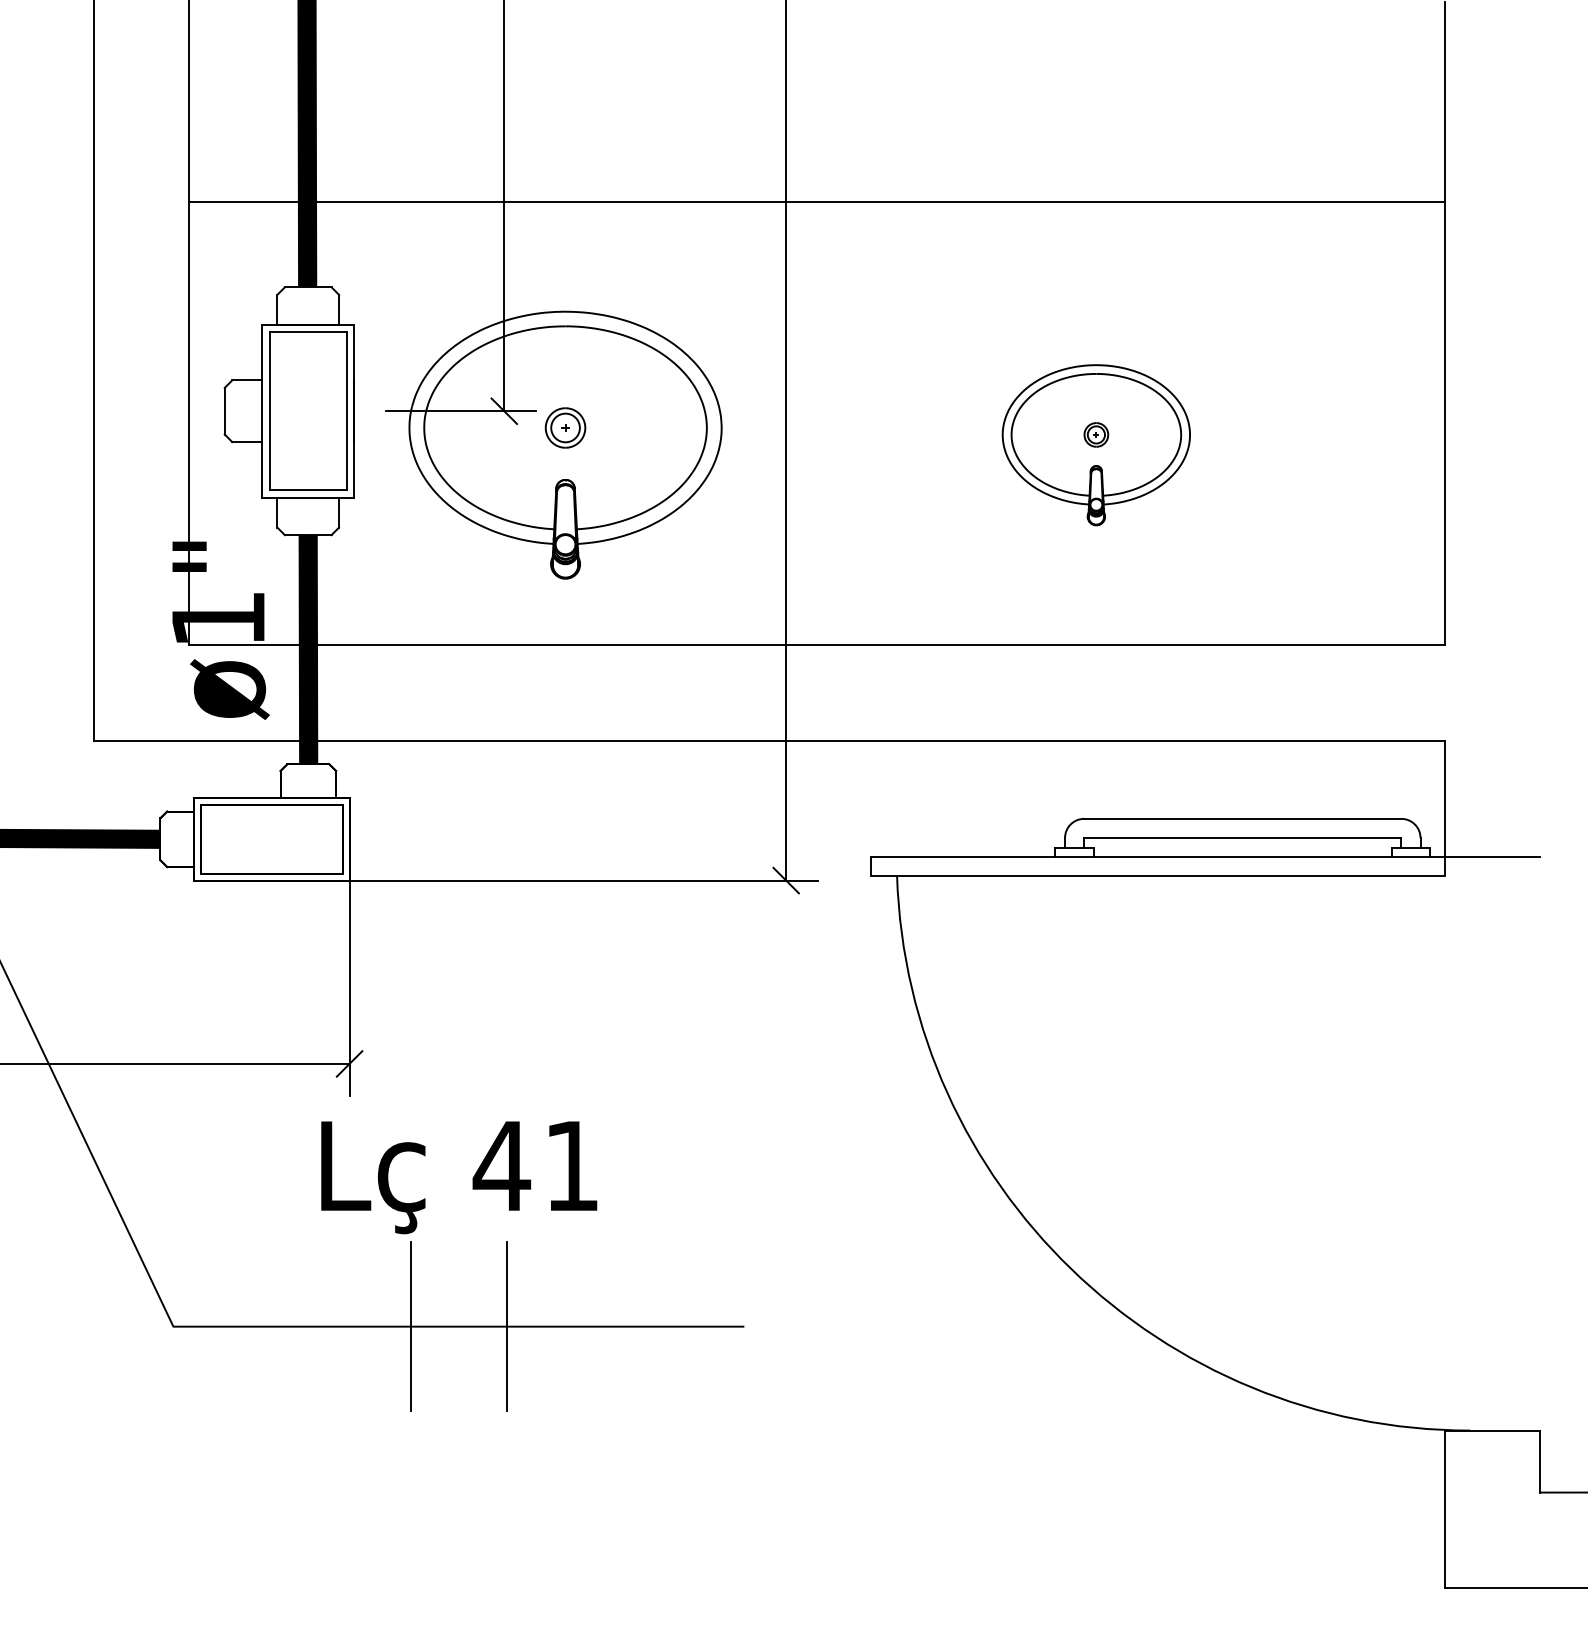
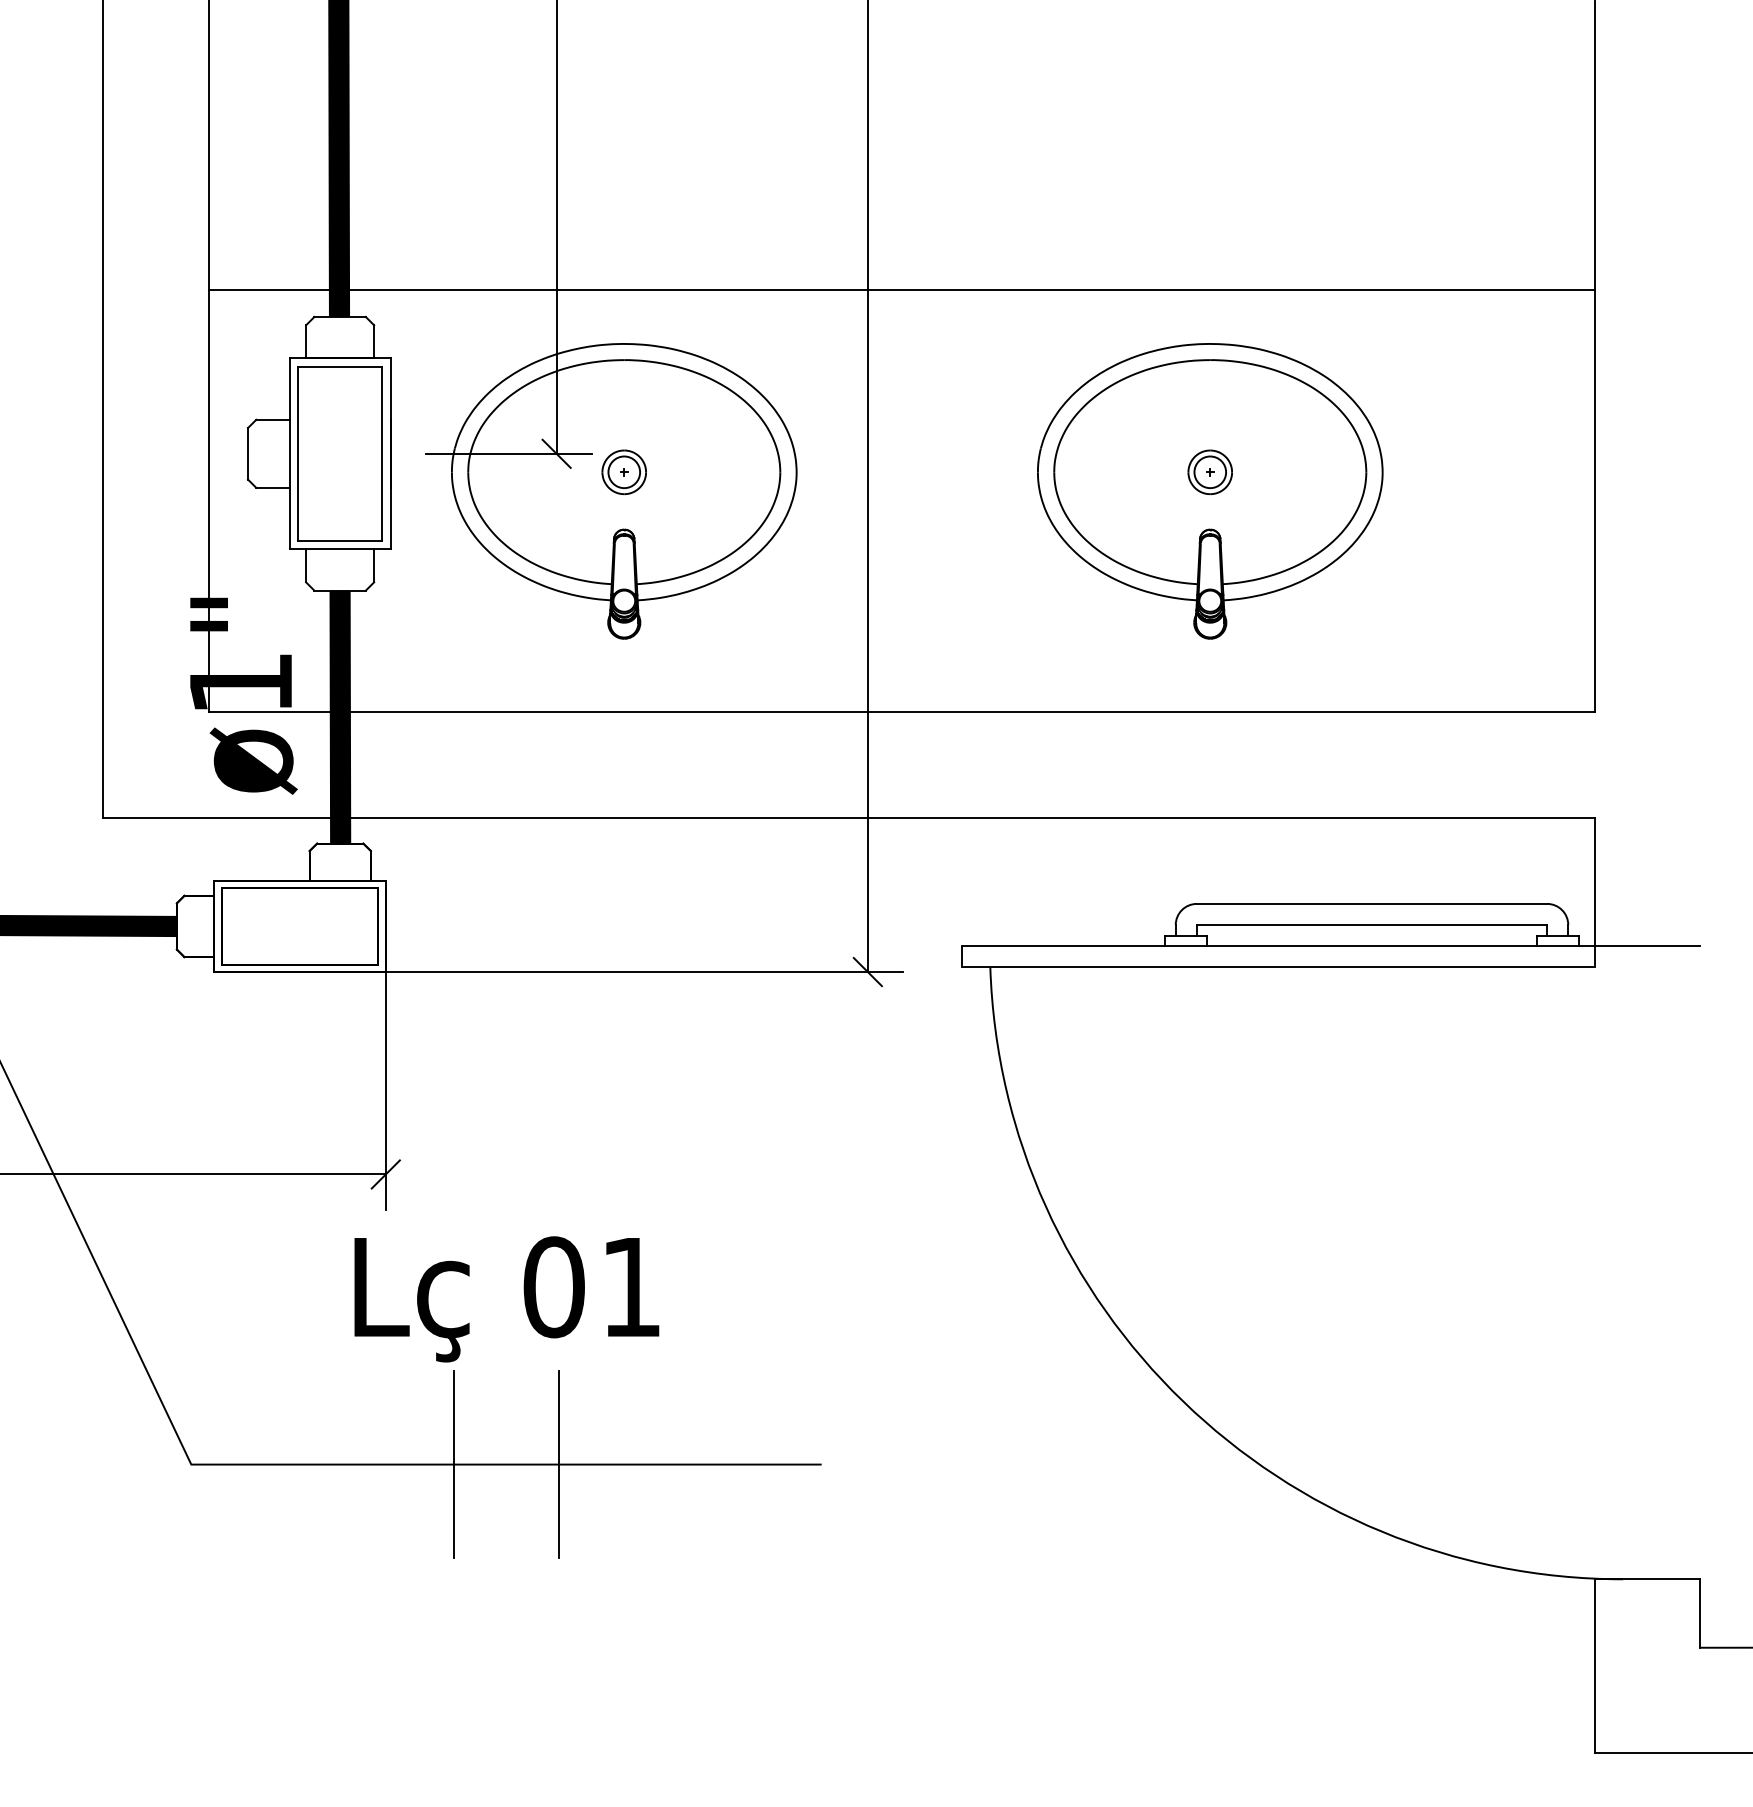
line: (816, 201) -> (901, 289), moved
part: (1096, 445) -> (1210, 491), size x1.67
text: (501, 1166) -> (553, 1287), 41 -> 01

